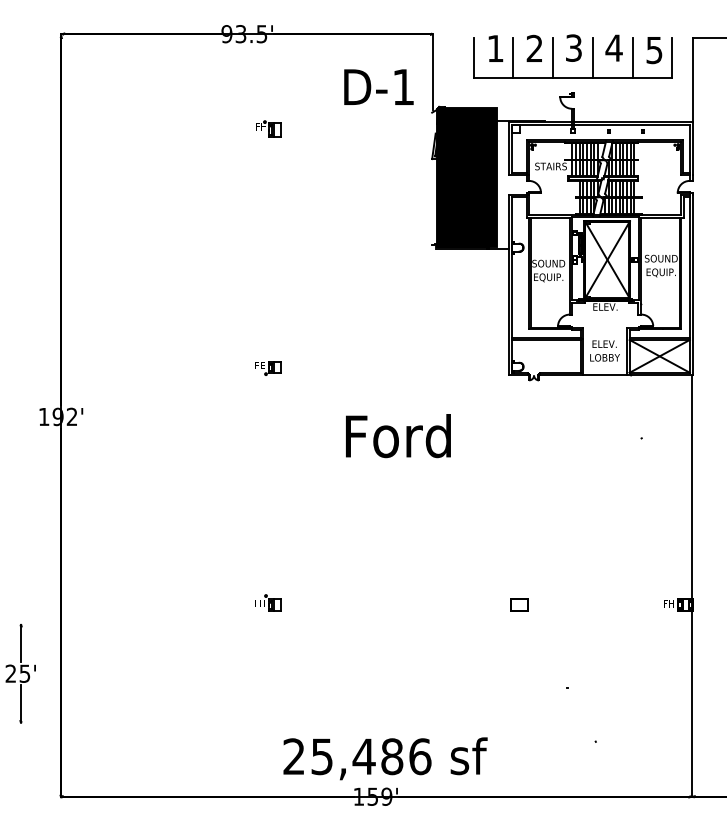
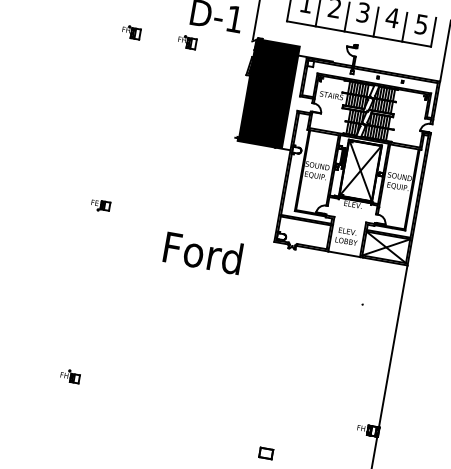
part: (345, 128) -> (187, 41), added
text: (398, 436) -> (203, 253), moved
part: (519, 604) -> (265, 453), moved

